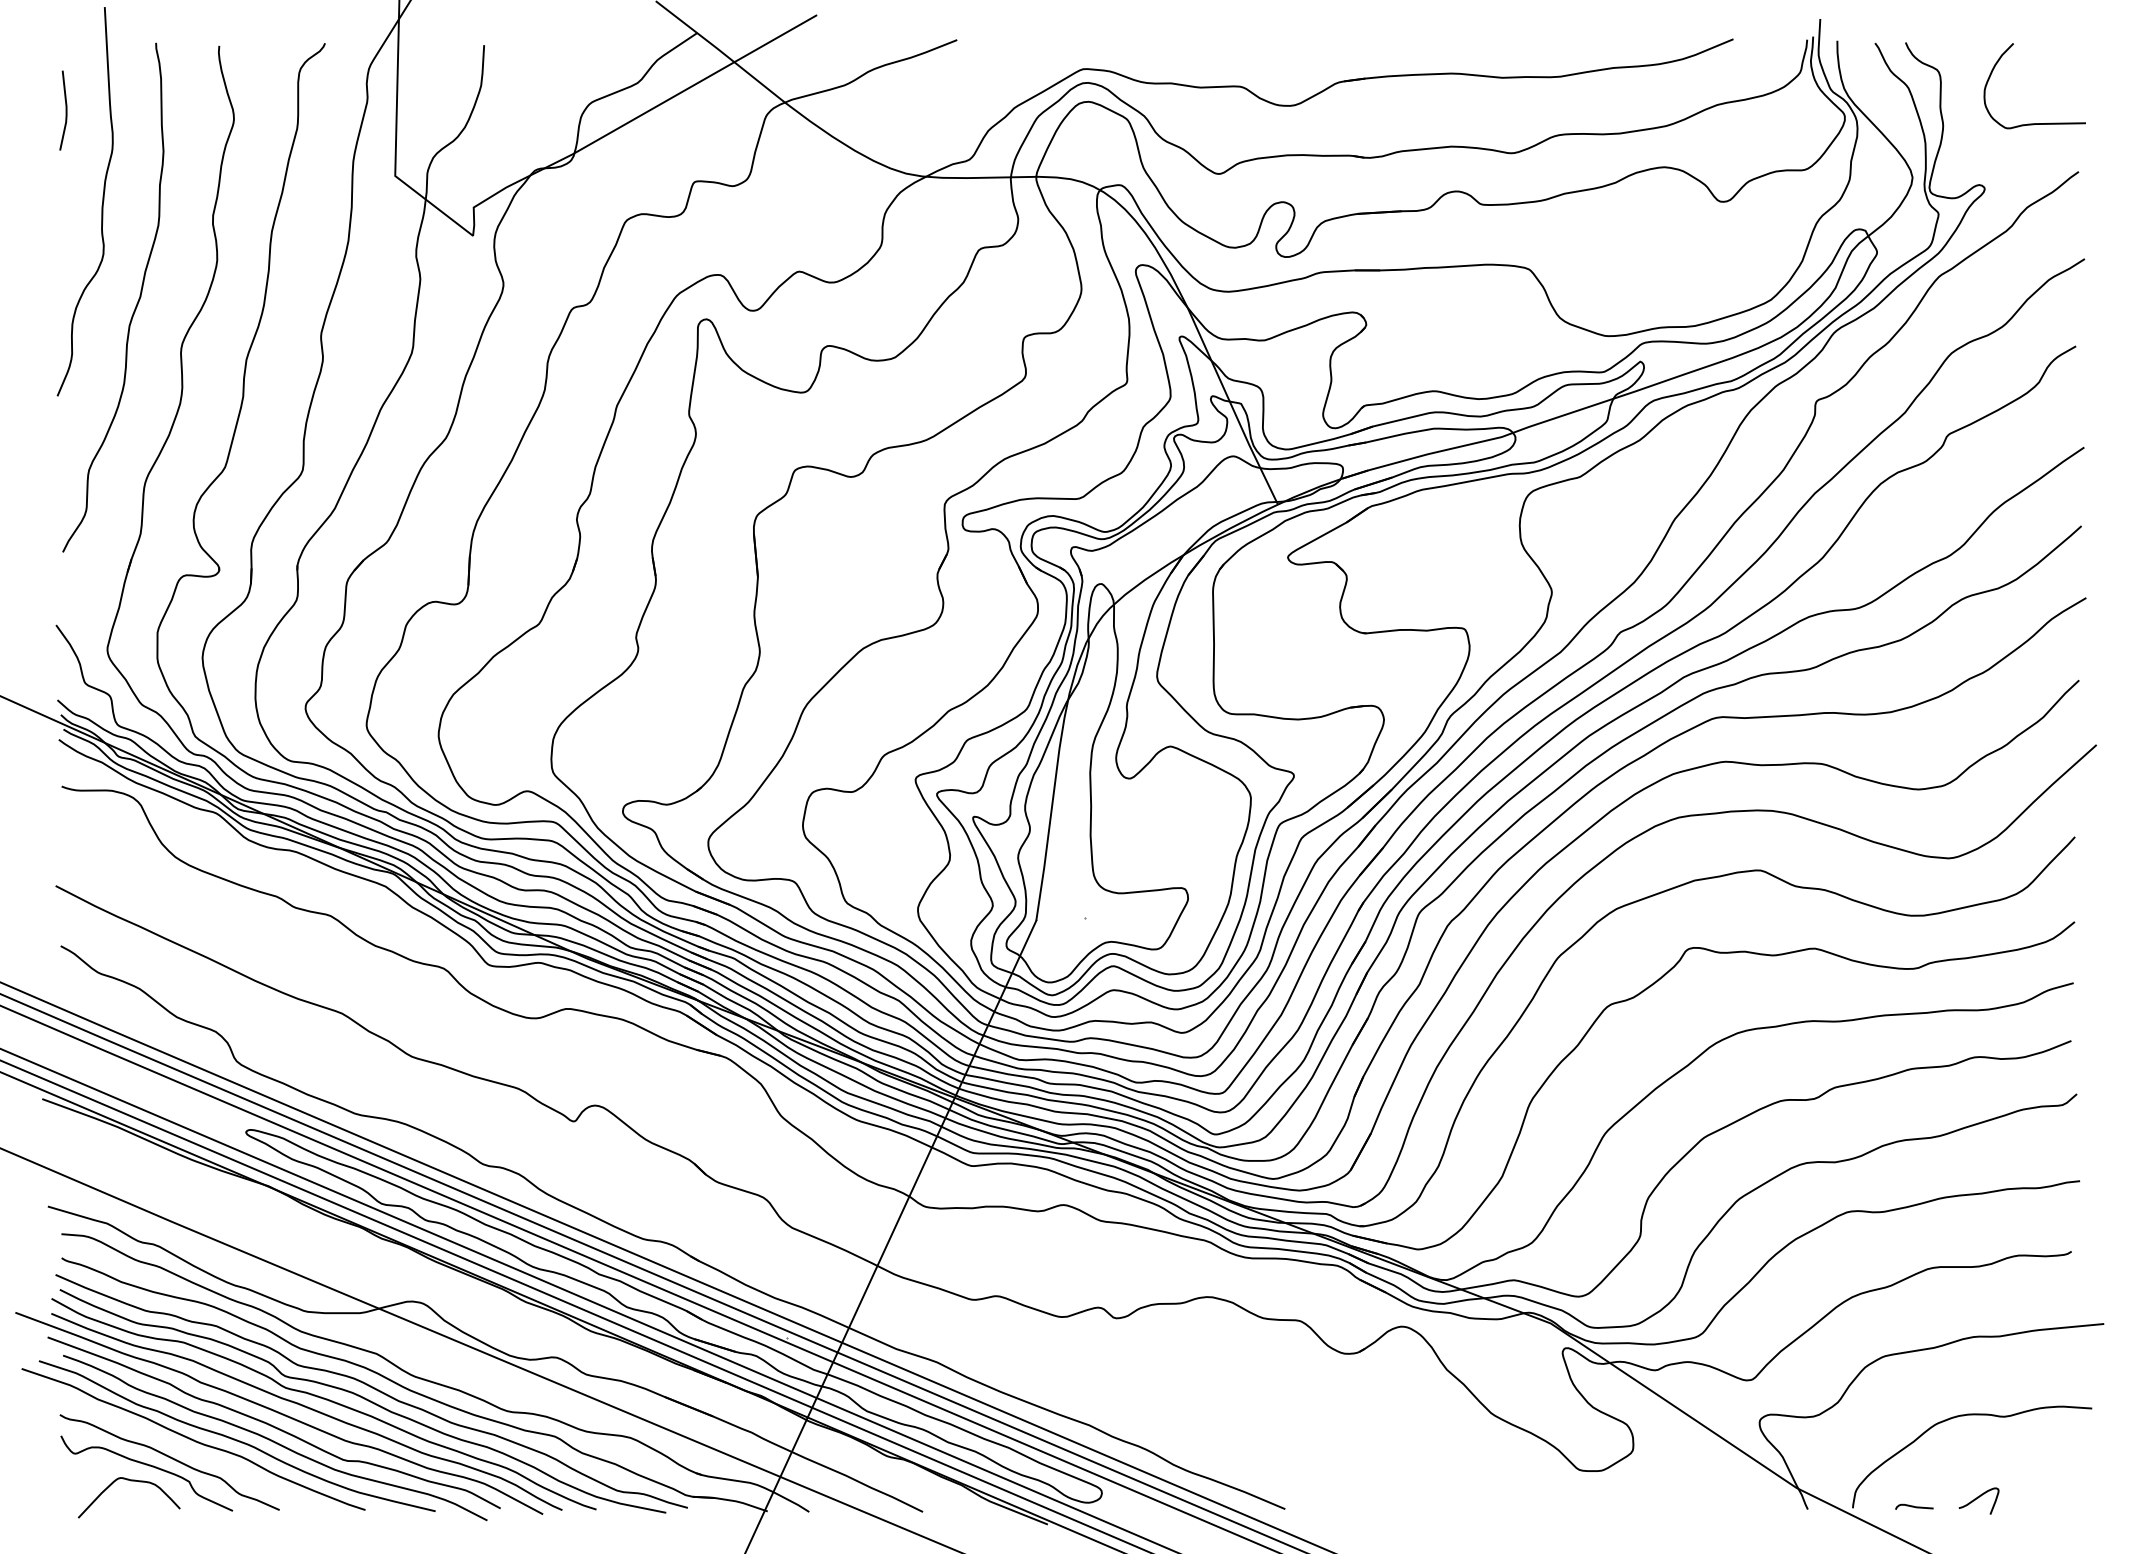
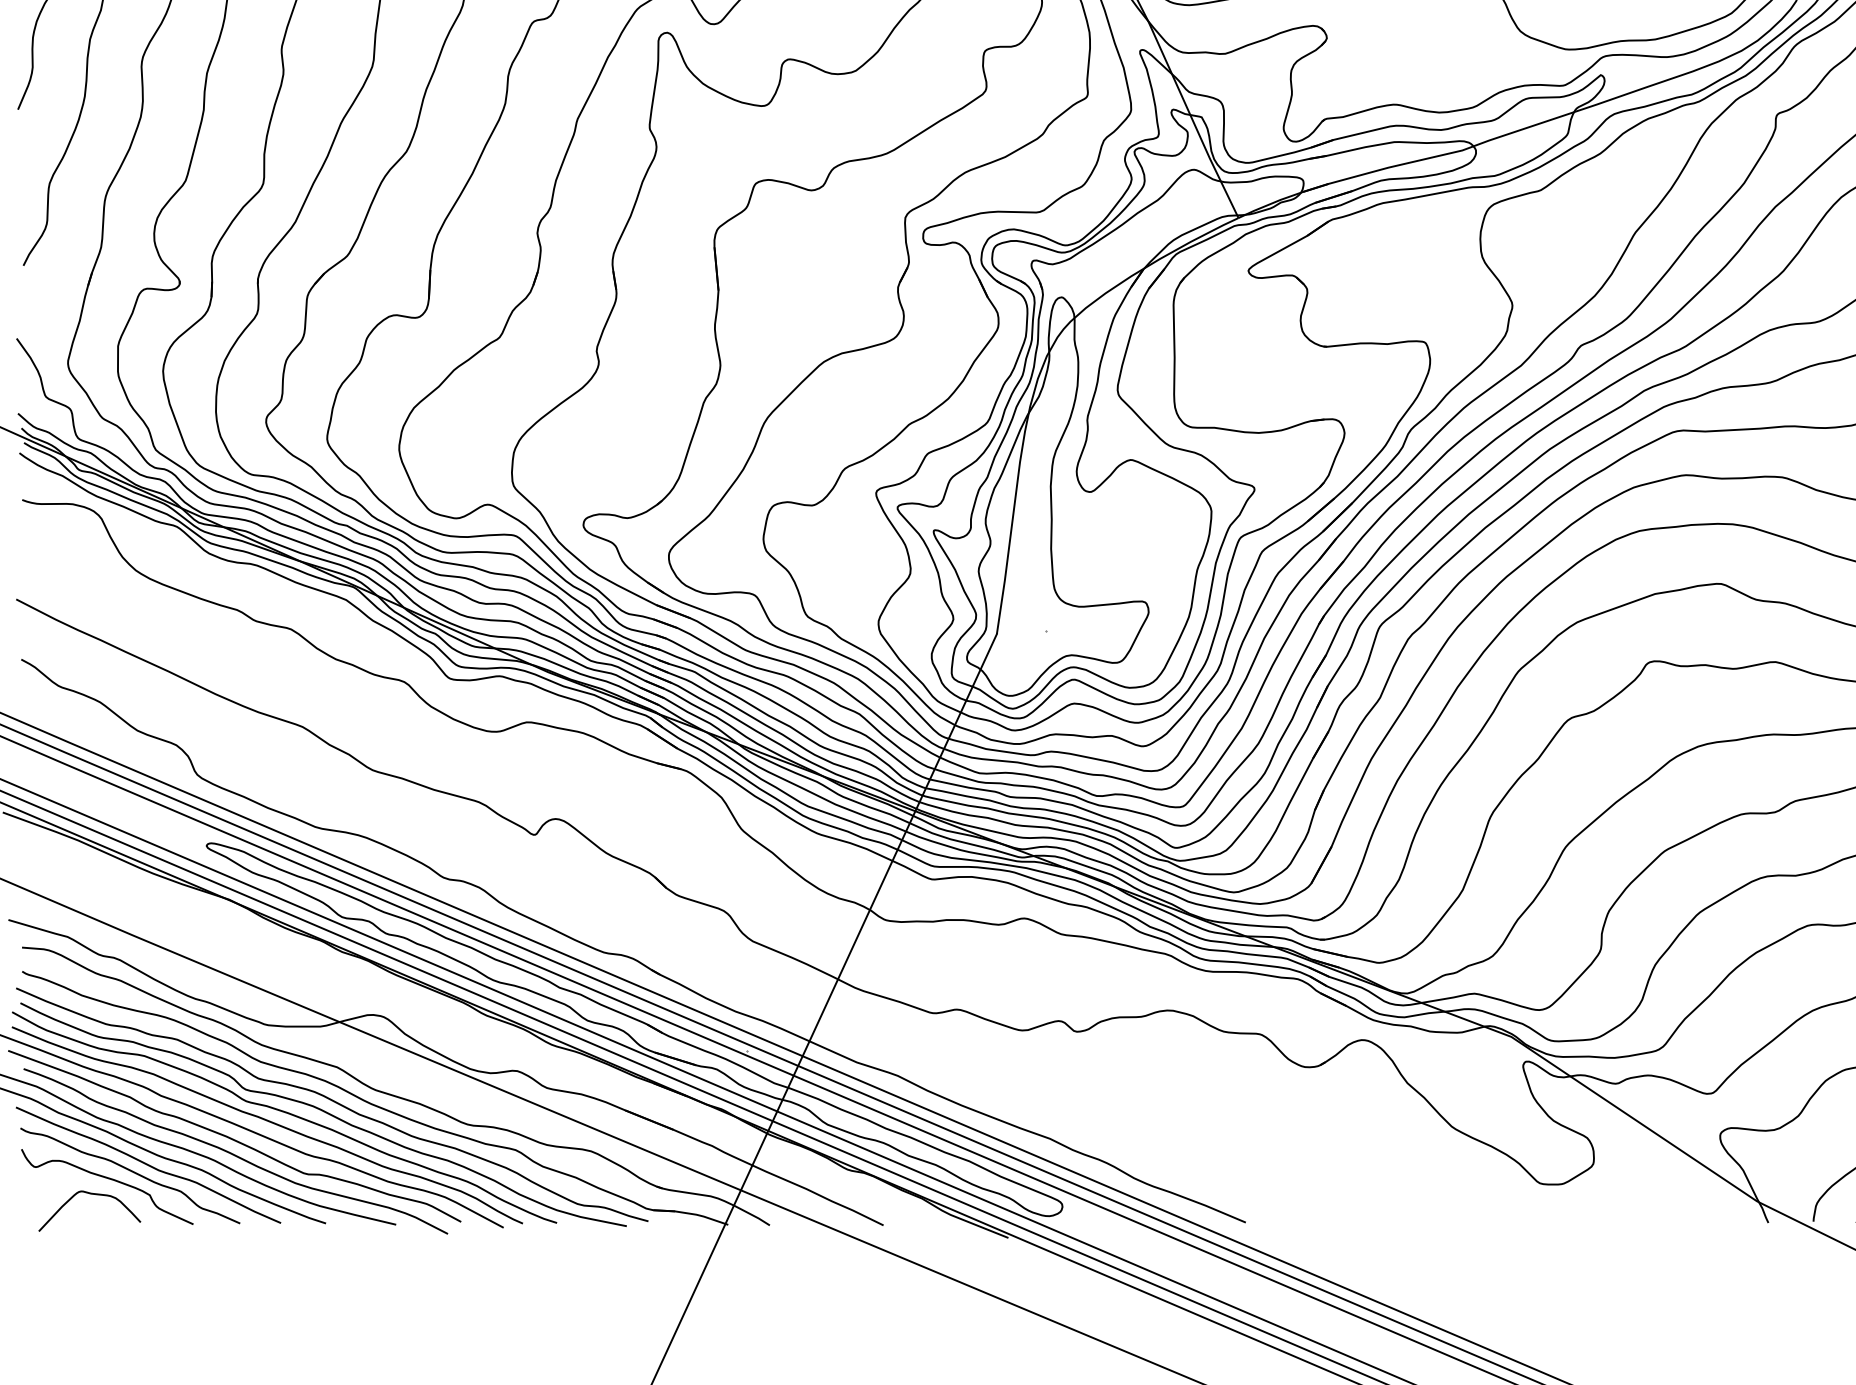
curve: (187, 1451) -> (148, 1164), added

